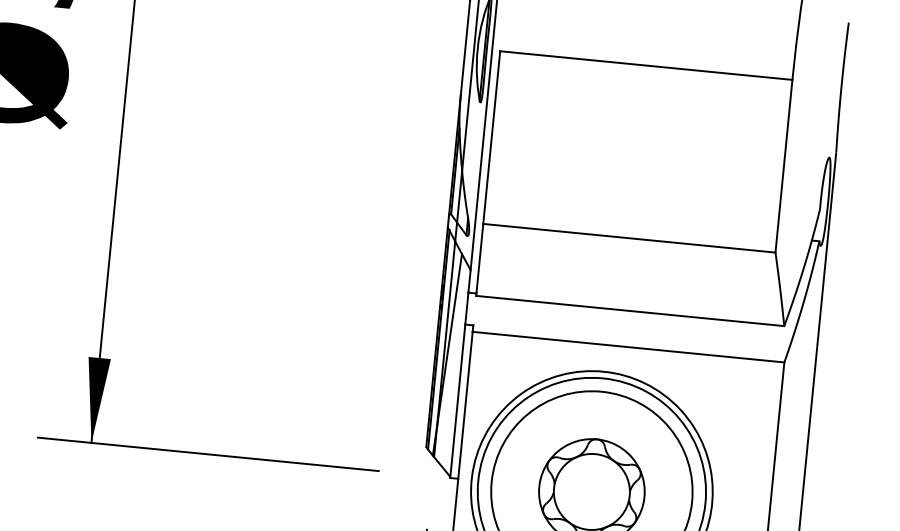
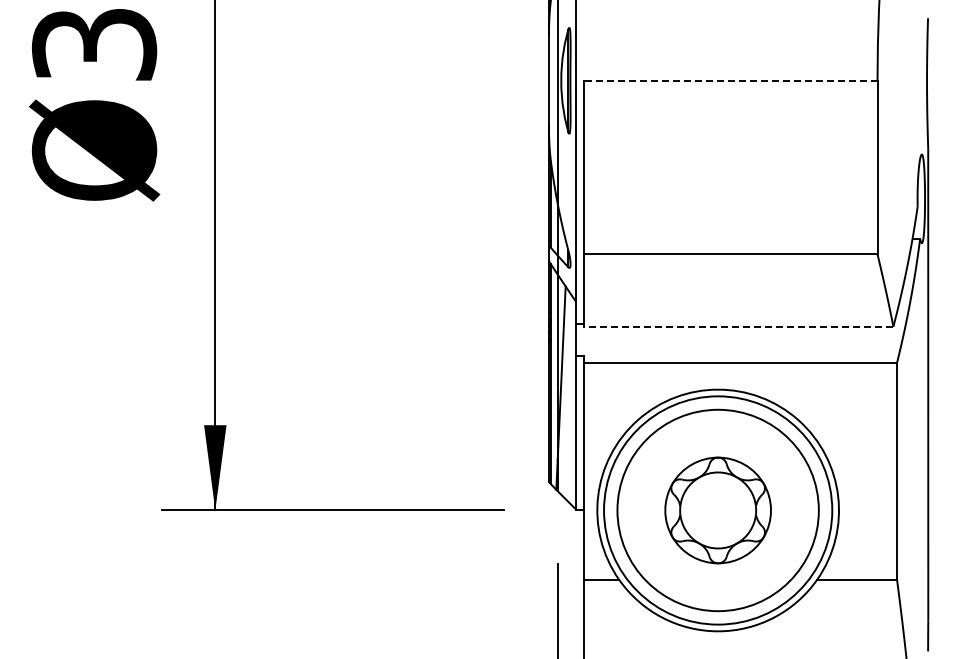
line: (646, 65) -> (730, 80), solid -> dashed
line: (630, 310) -> (738, 326), solid -> dashed

